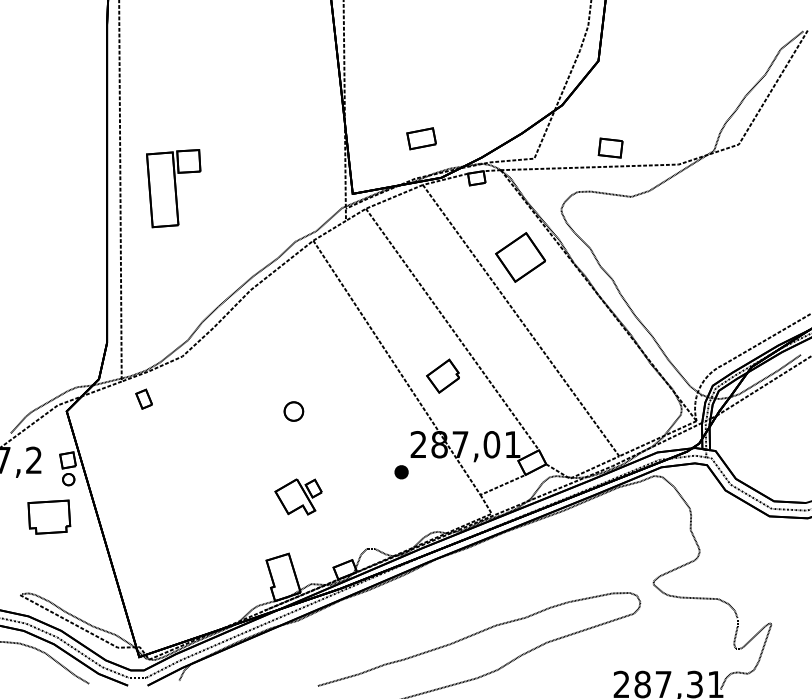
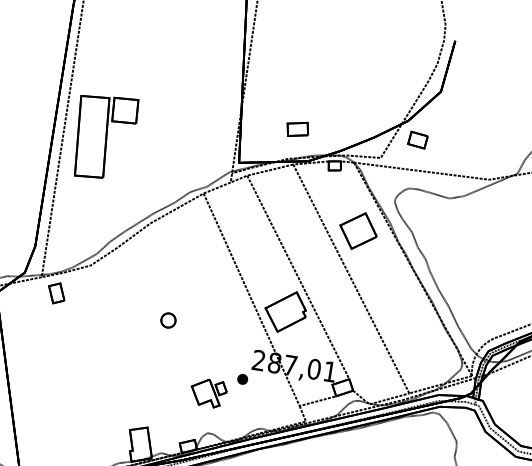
part: (610, 147) -> (417, 139), moved
part: (173, 188) -> (104, 137), size x1.43
part: (442, 375) -> (285, 311), size x1.67
part: (143, 398) -> (56, 292), size x1.43
part: (298, 496) -> (208, 392), moved

